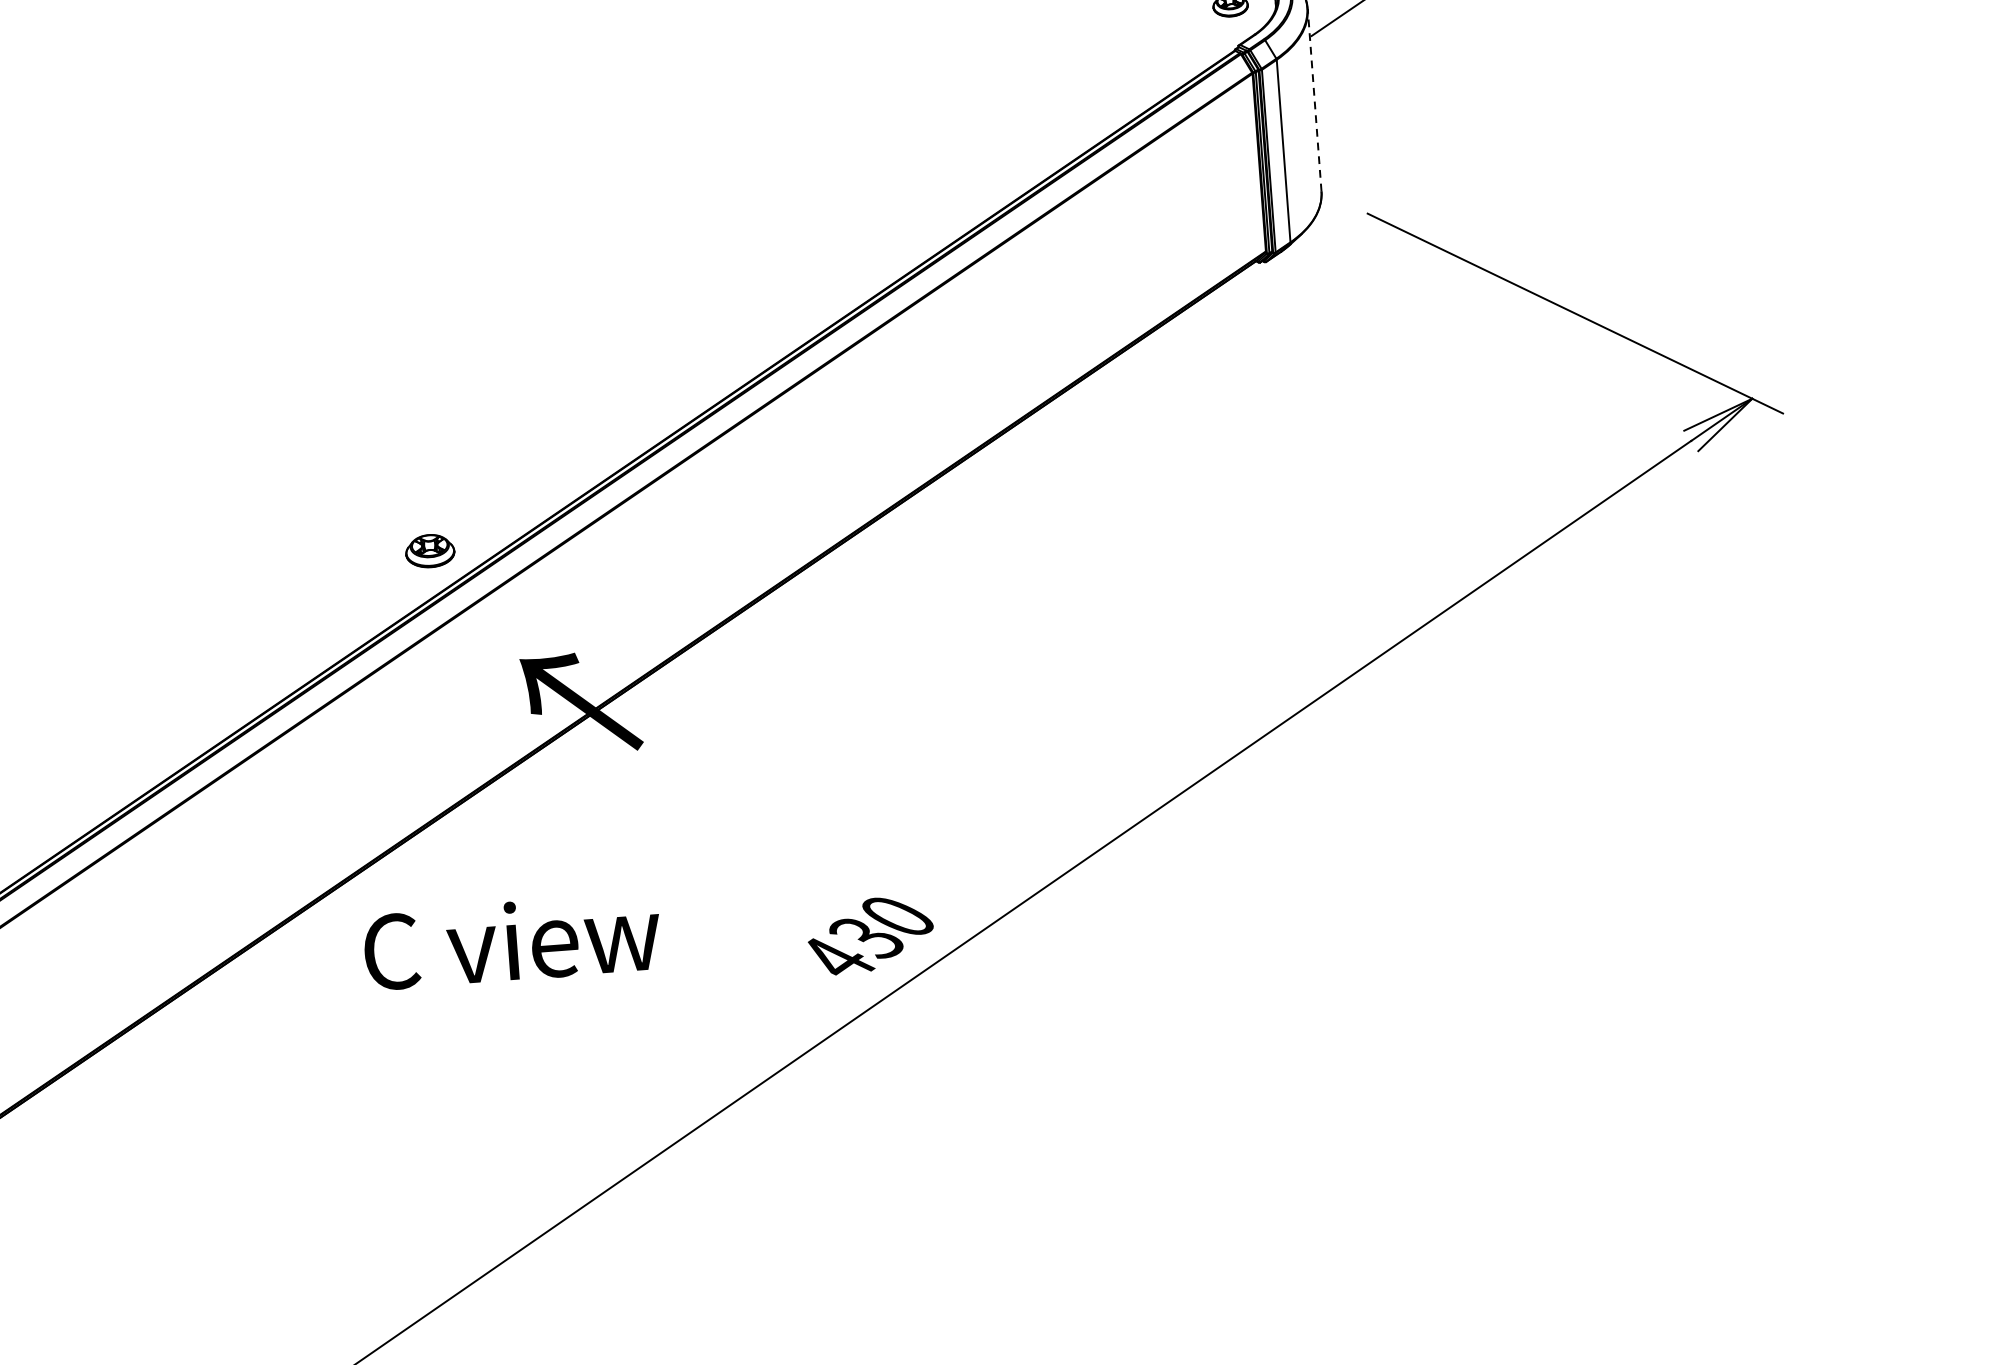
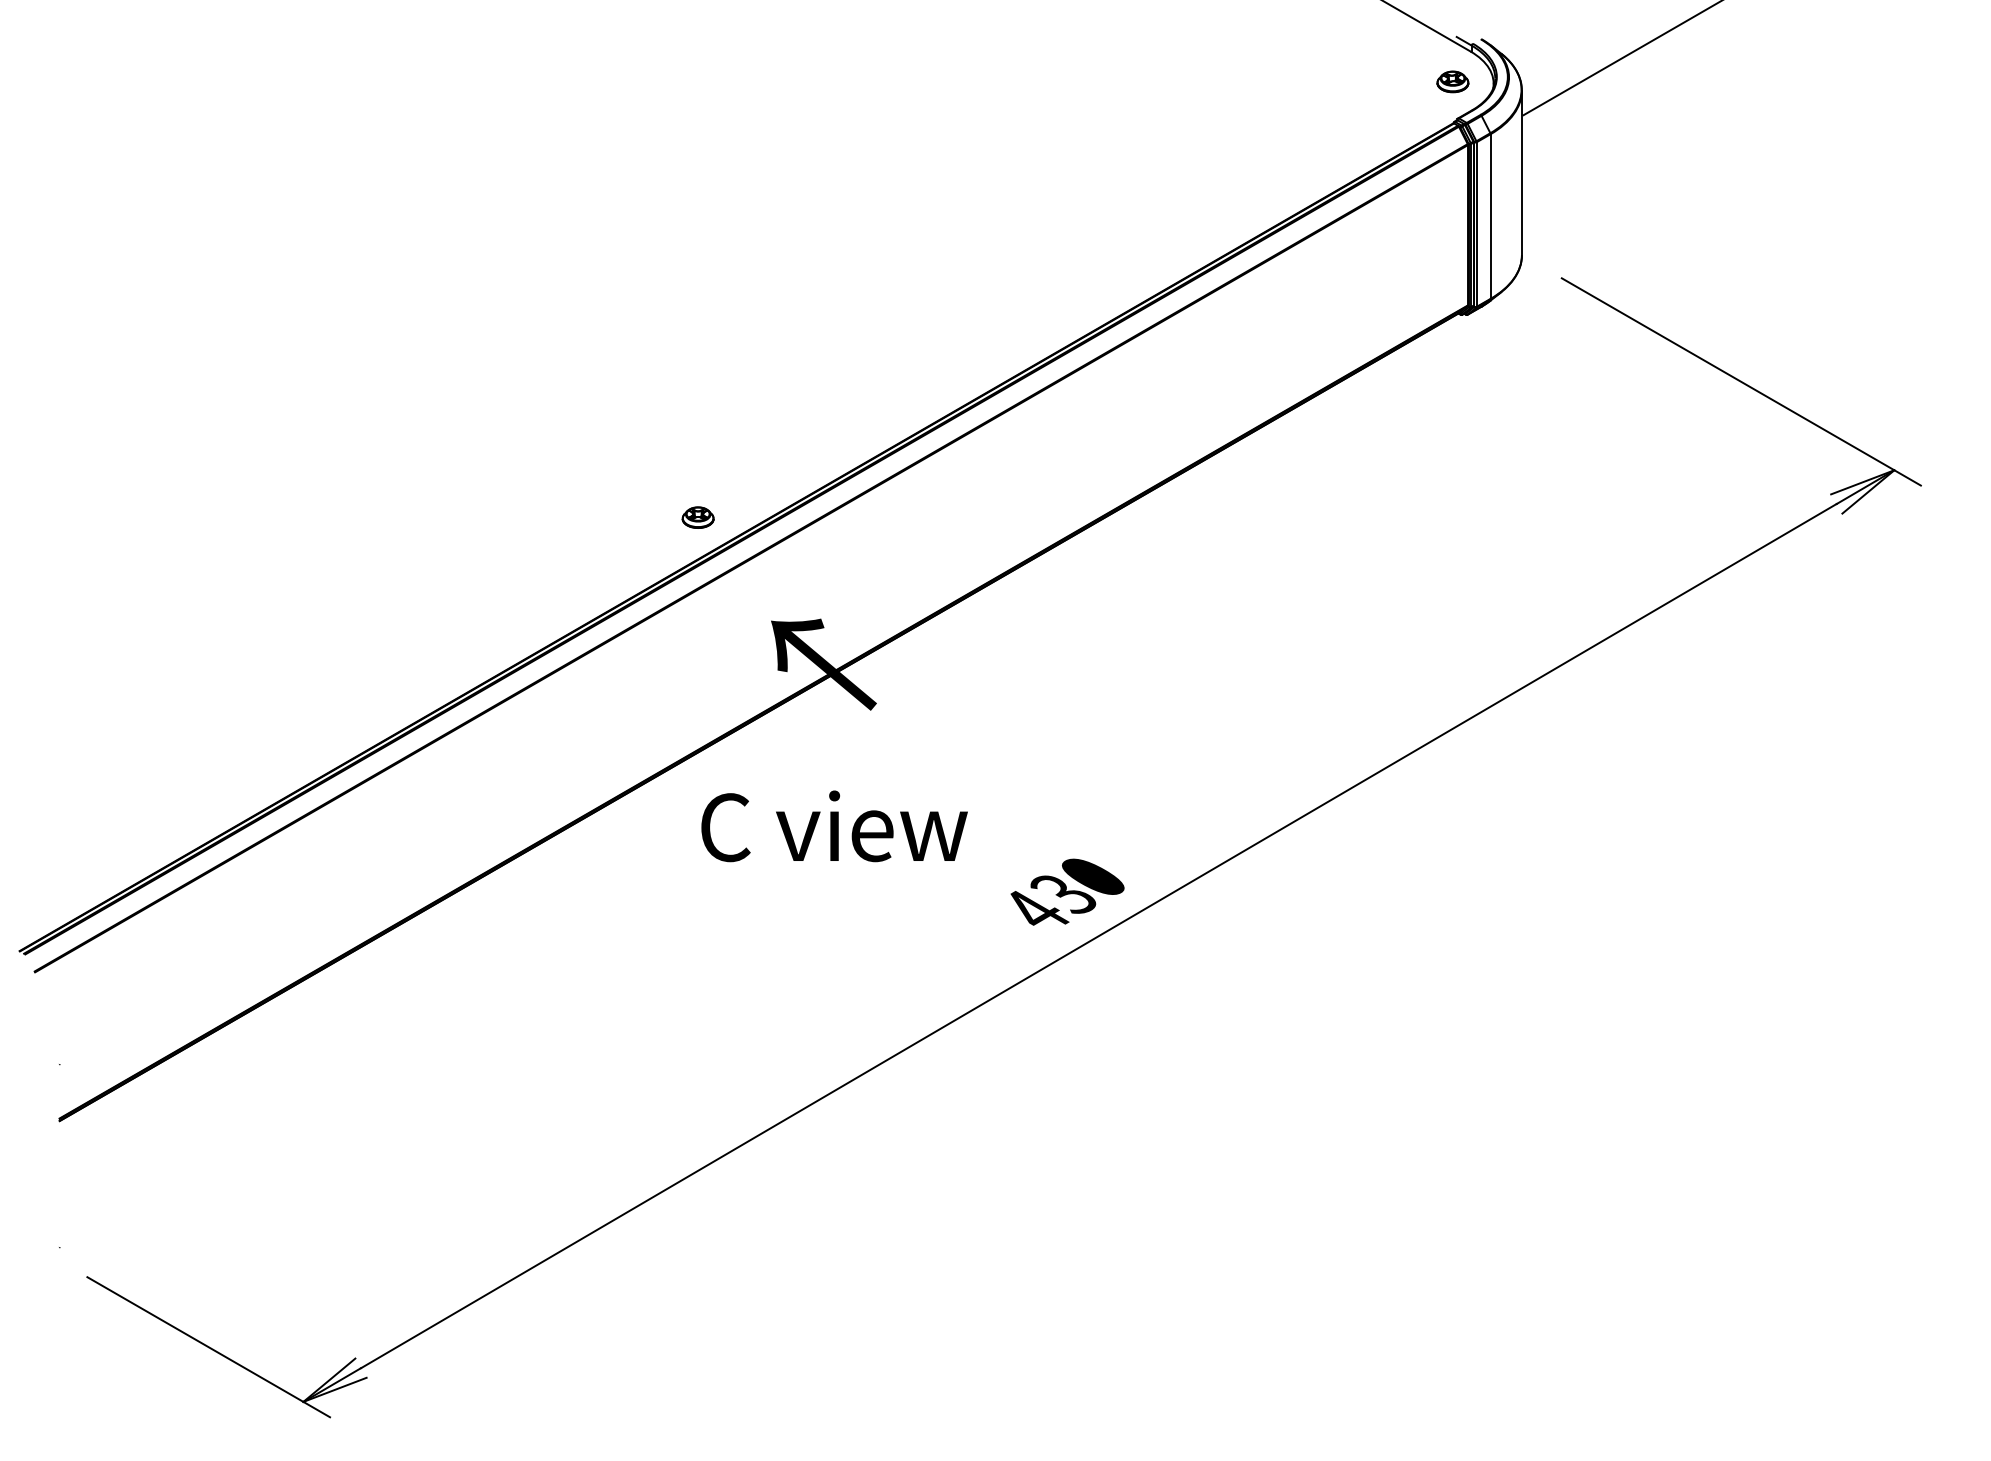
line: (1314, 99) -> (1521, 172), dashed -> solid
part: (429, 550) -> (697, 517), size x0.71
text: (512, 941) -> (834, 826), moved

